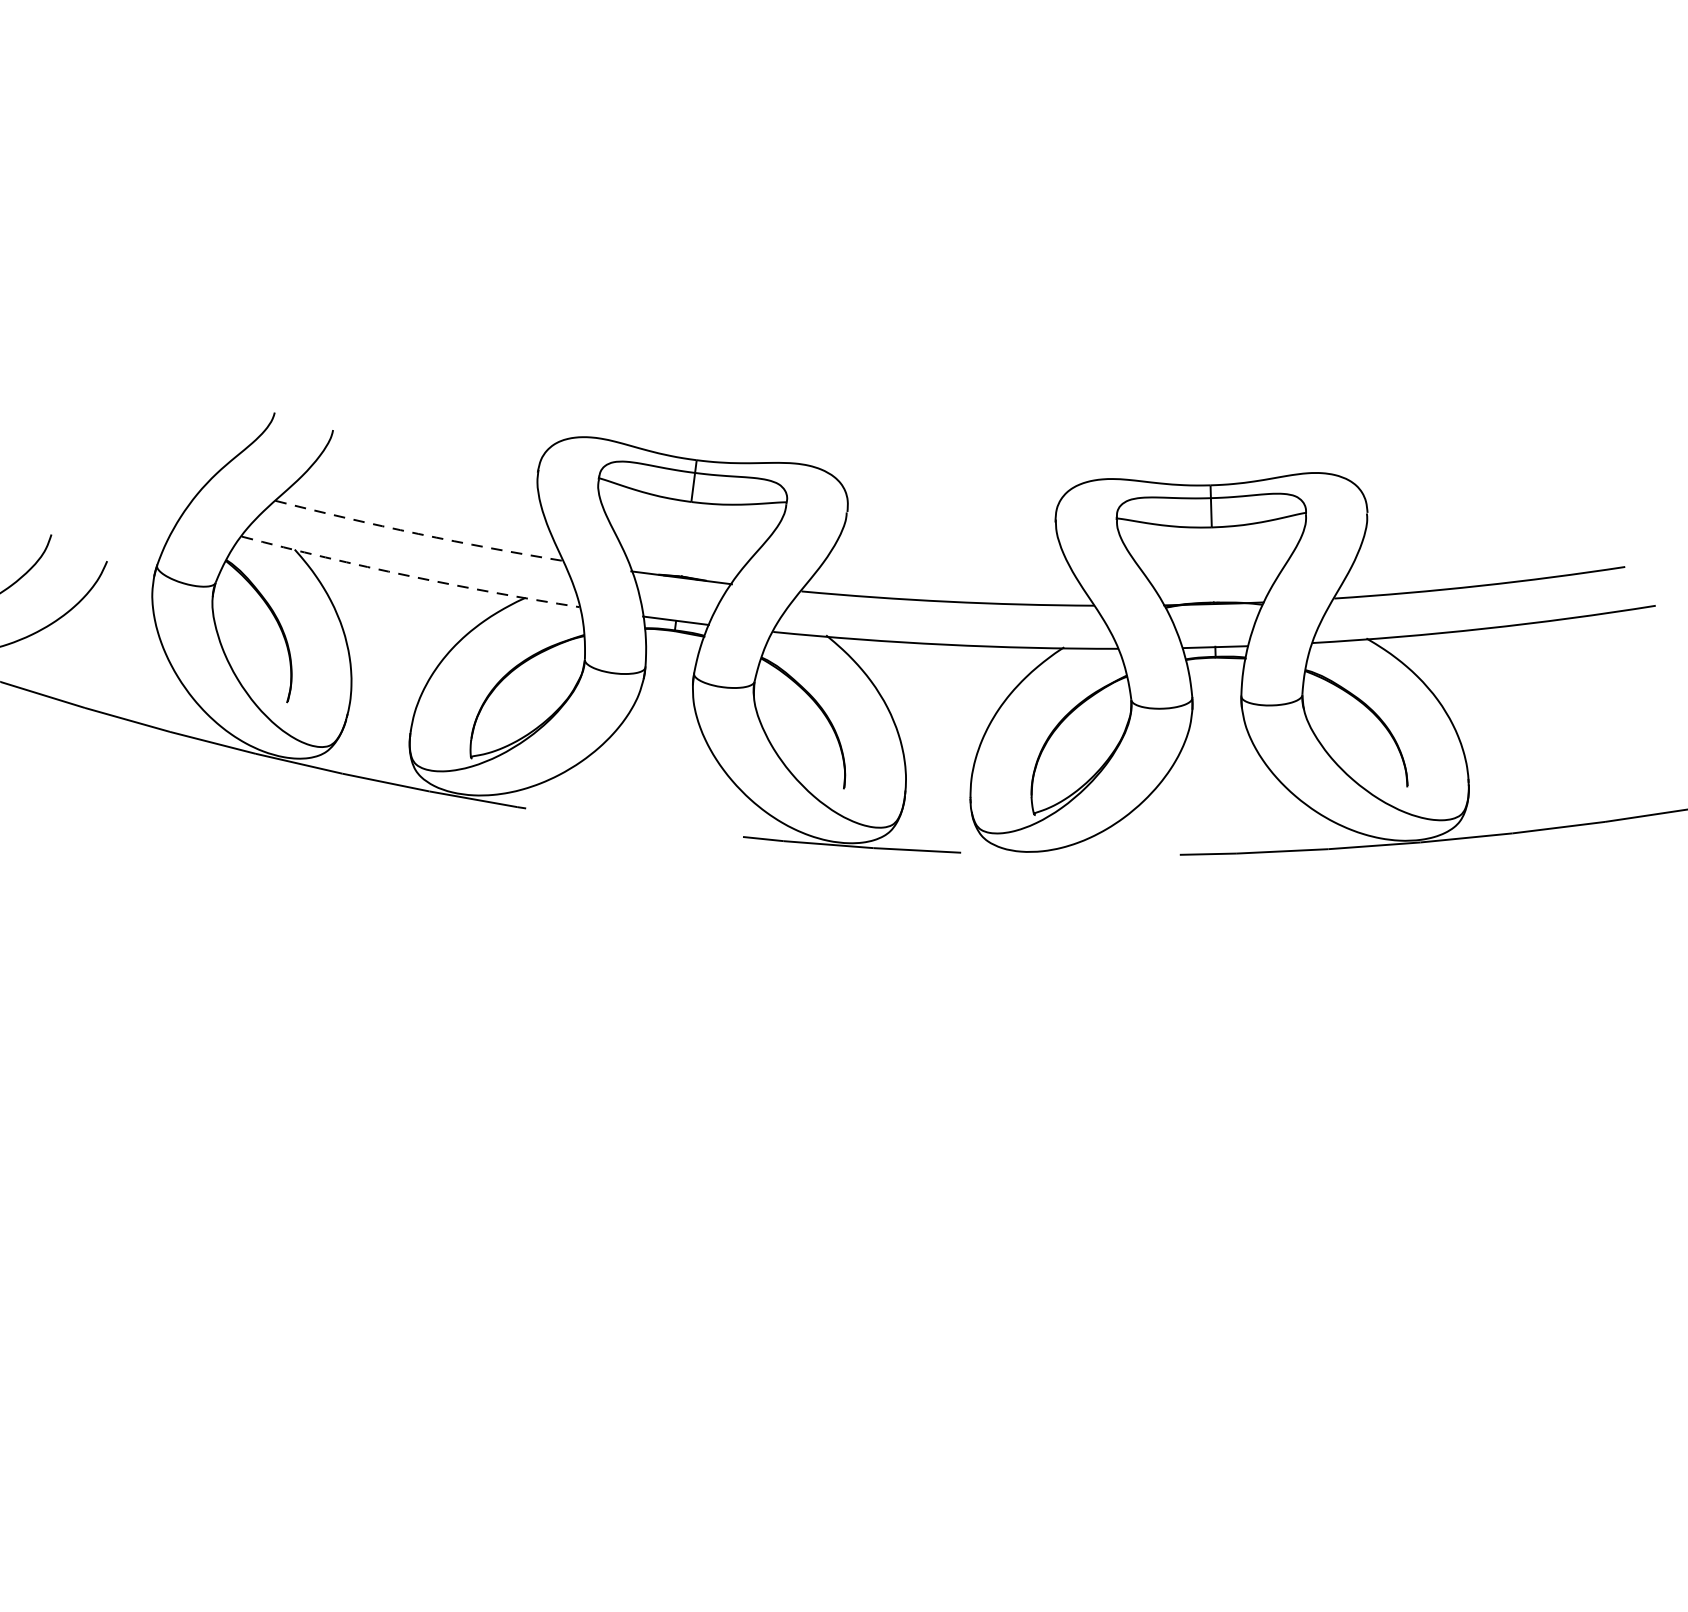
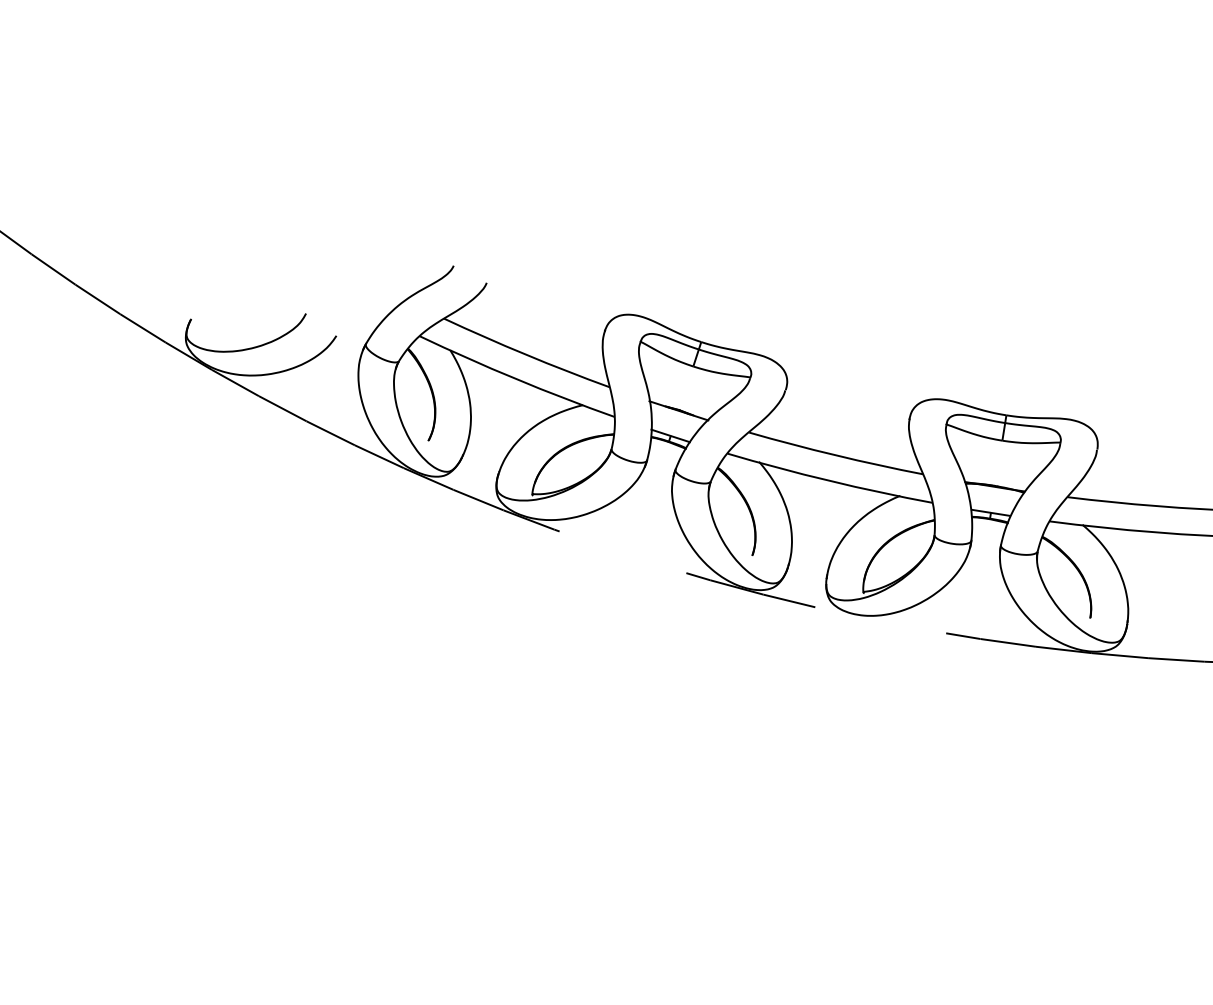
arc: (417, 533) -> (525, 354), dashed -> solid
arc: (410, 576) -> (516, 379), dashed -> solid

